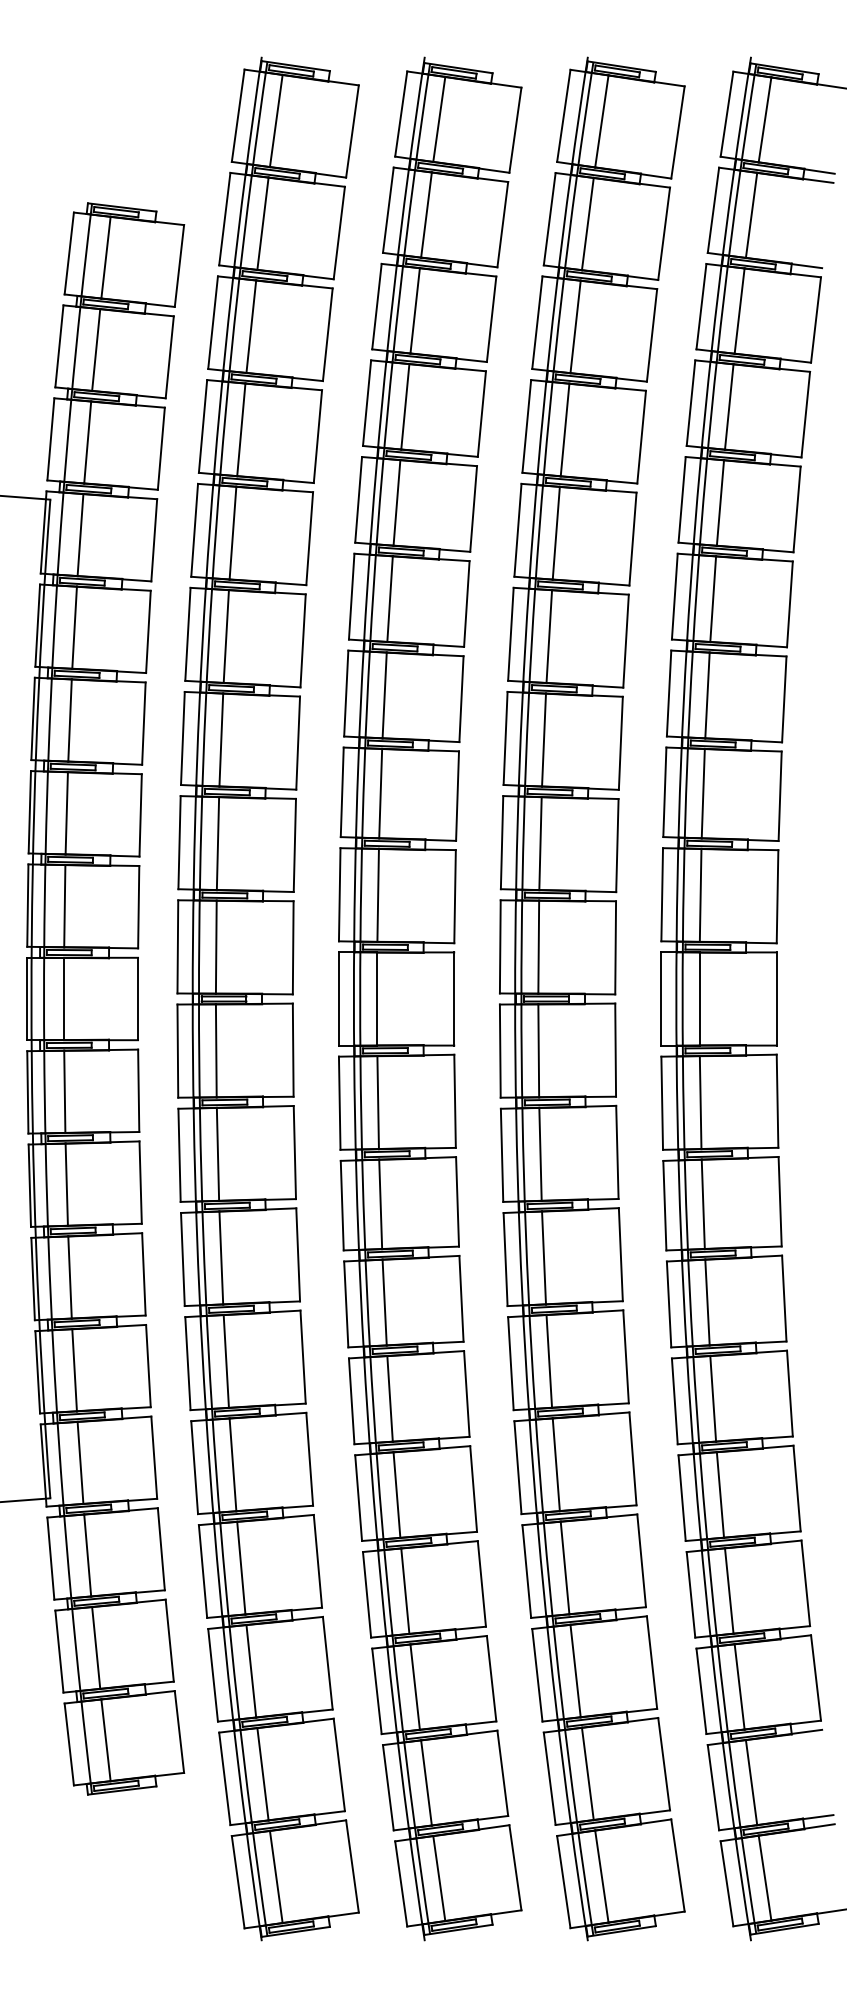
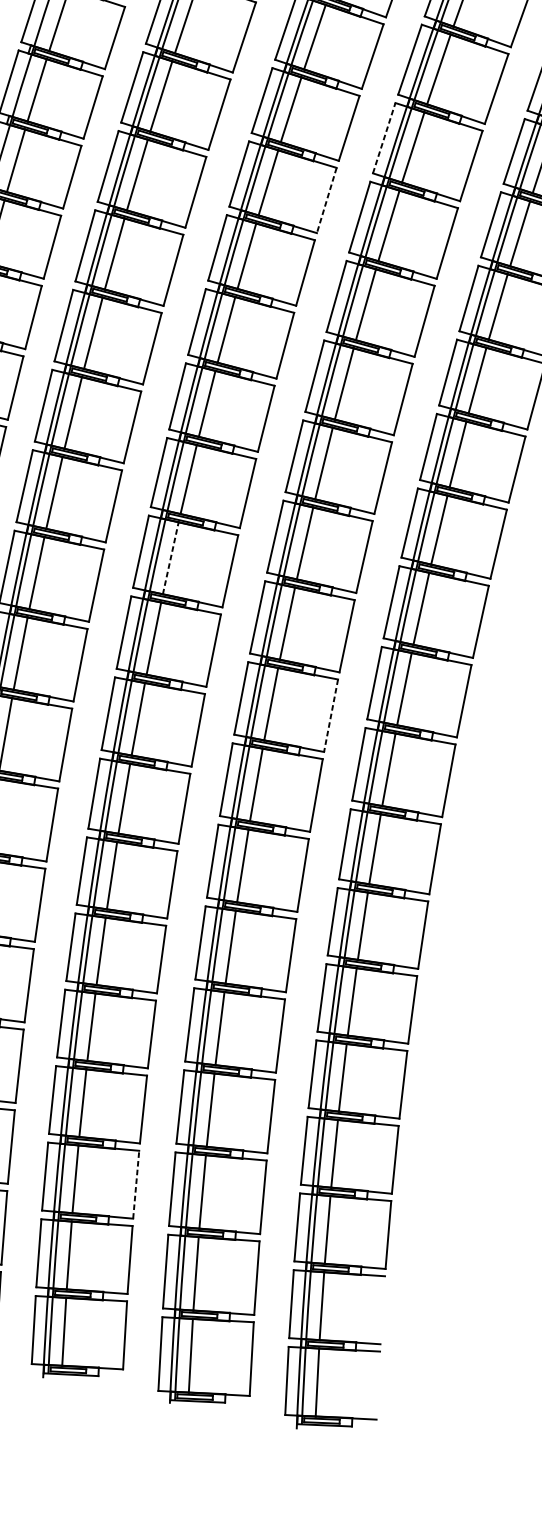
line: (537, 322) -> (384, 138), solid -> dashed
line: (481, 414) -> (326, 200), solid -> dashed
line: (378, 895) -> (171, 558), solid -> dashed
line: (615, 1050) -> (330, 715), solid -> dashed
line: (491, 1678) -> (136, 1184), solid -> dashed

